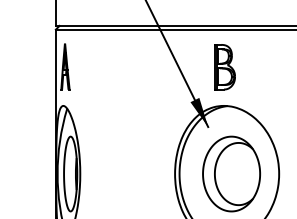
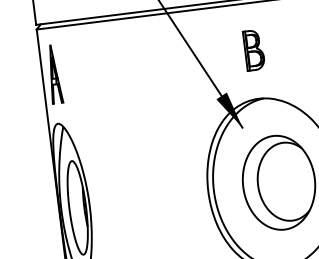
part: (224, 67) -> (253, 50), size x0.7

